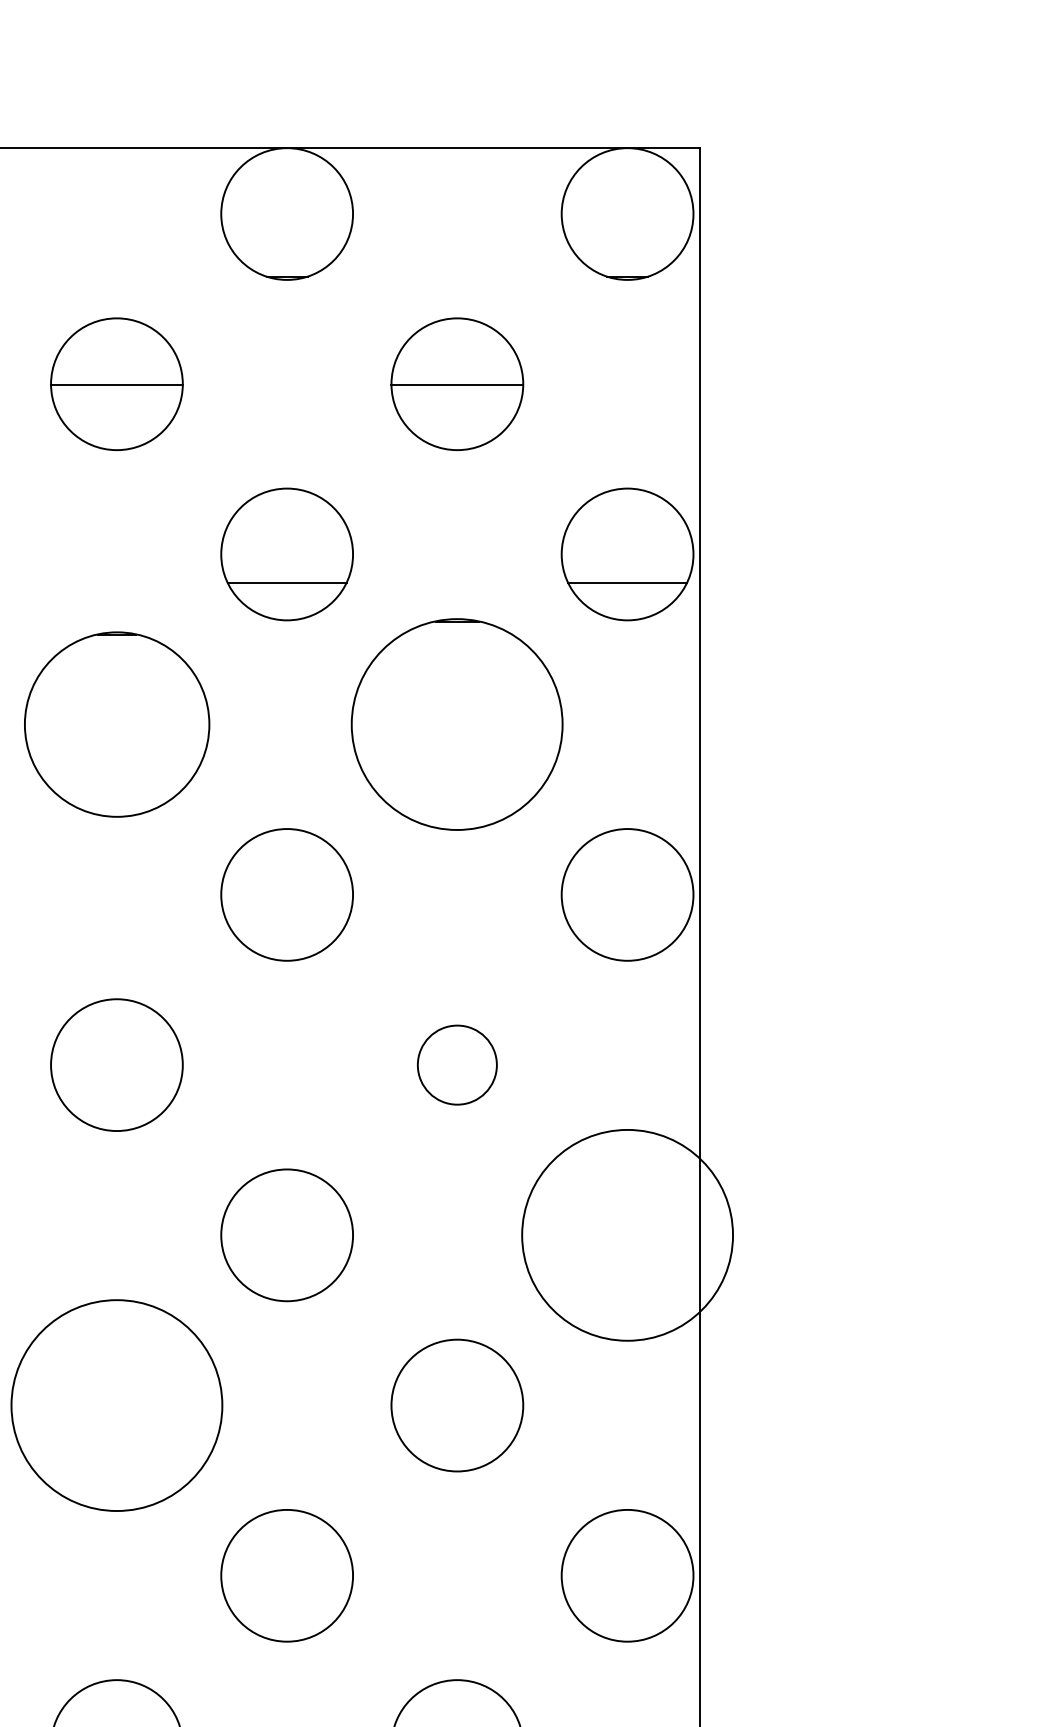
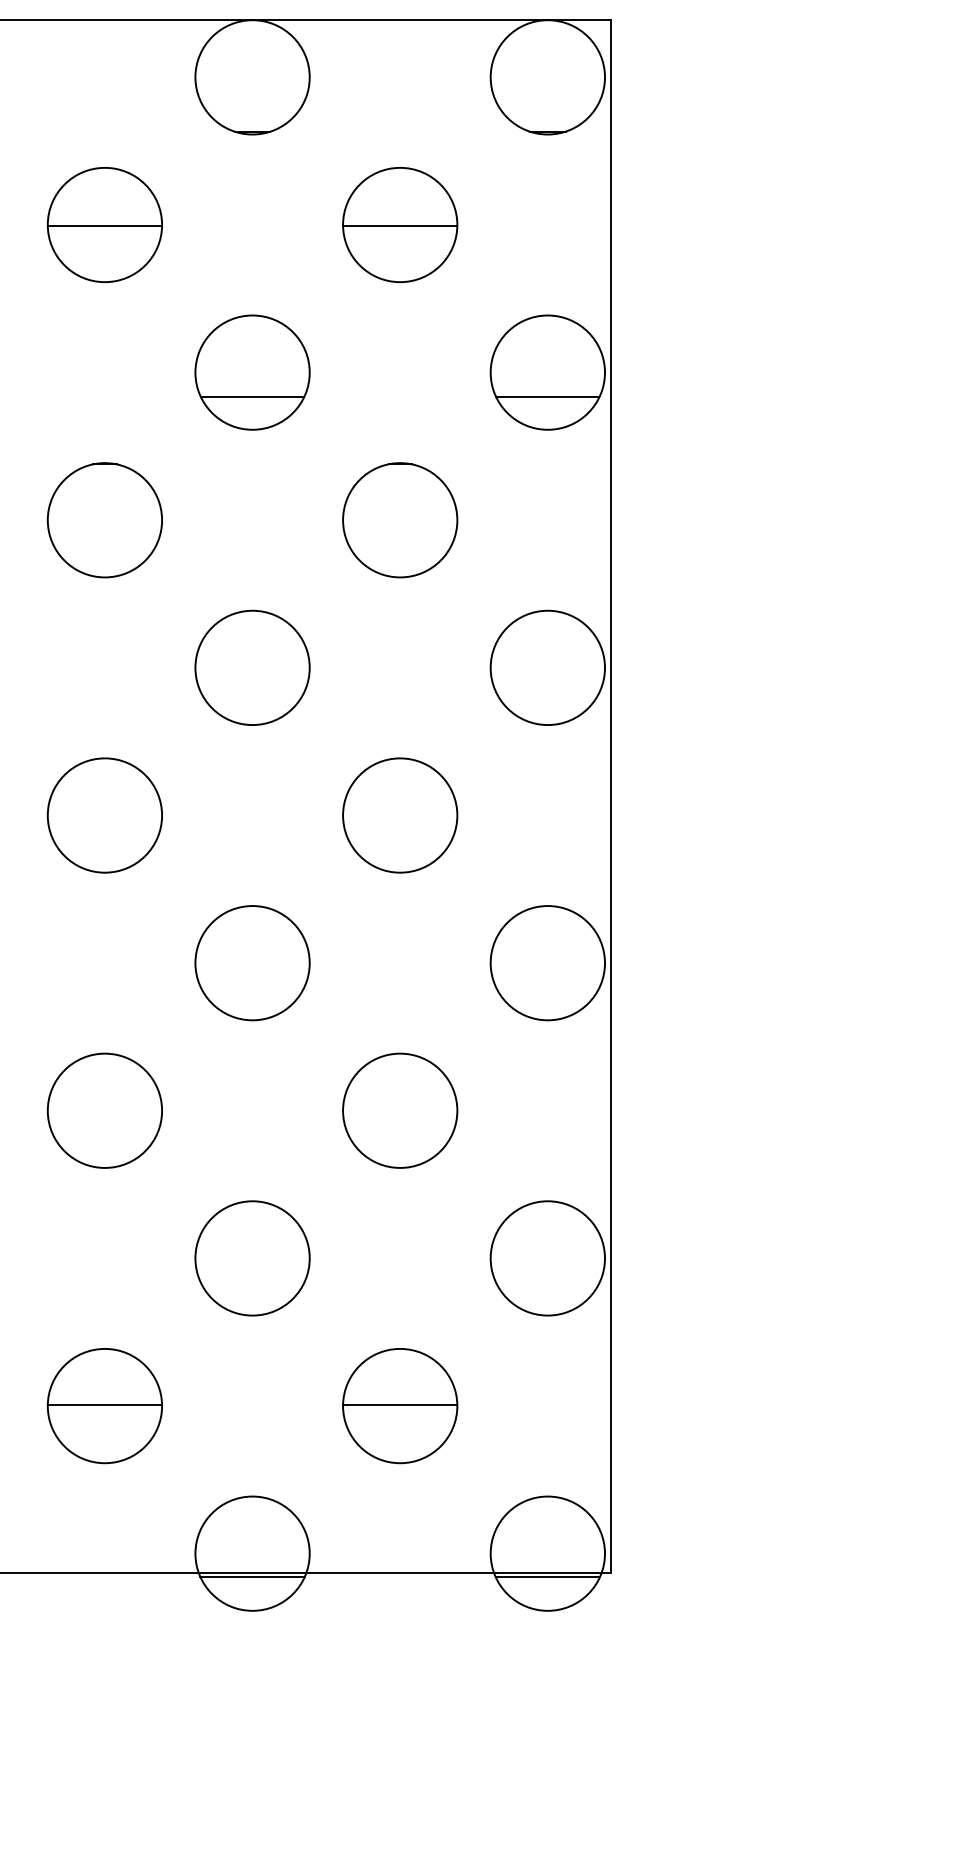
circle: (116, 724) -> (104, 520), size x0.71
circle: (457, 724) -> (400, 520), size x0.62
circle: (457, 1065) -> (400, 815), size x1.67
circle: (627, 1235) -> (547, 963), size x0.62
circle: (116, 1405) -> (104, 1110), size x0.62

